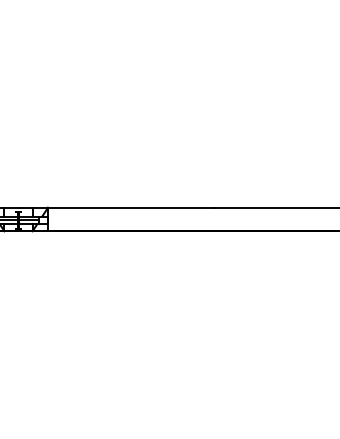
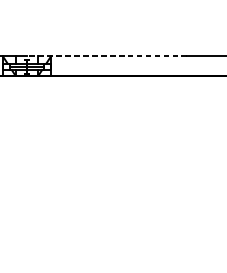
line: (116, 207) -> (106, 56), solid -> dashed

